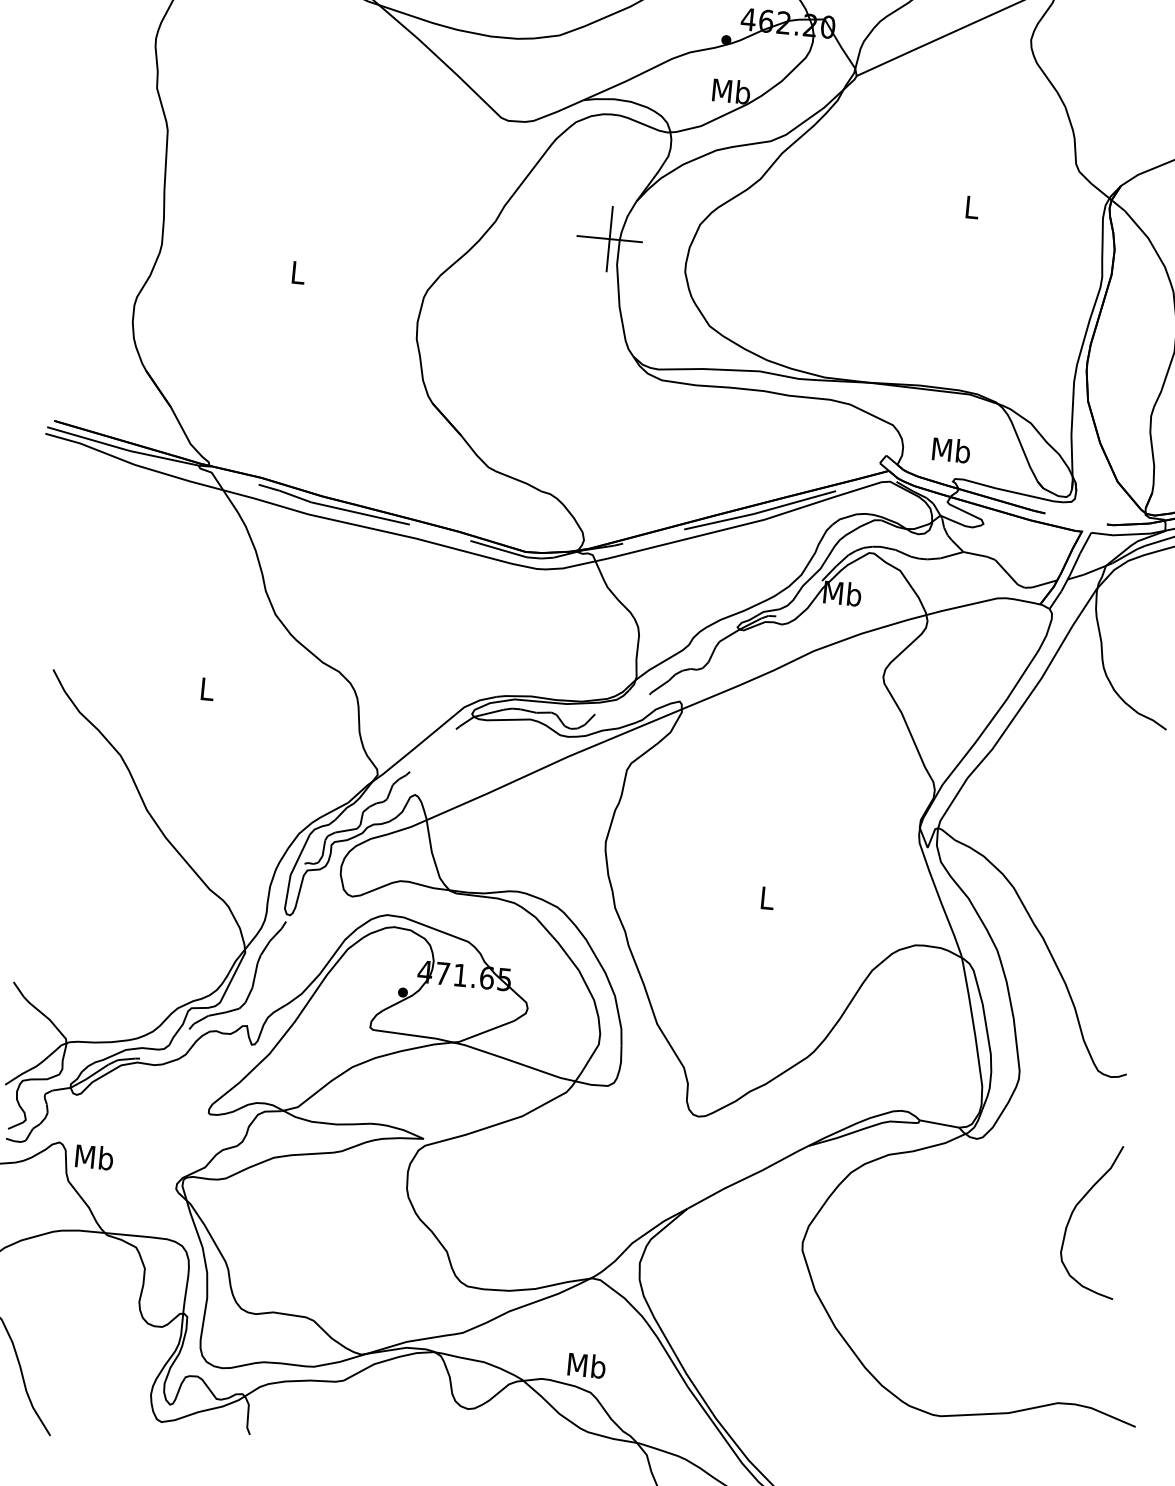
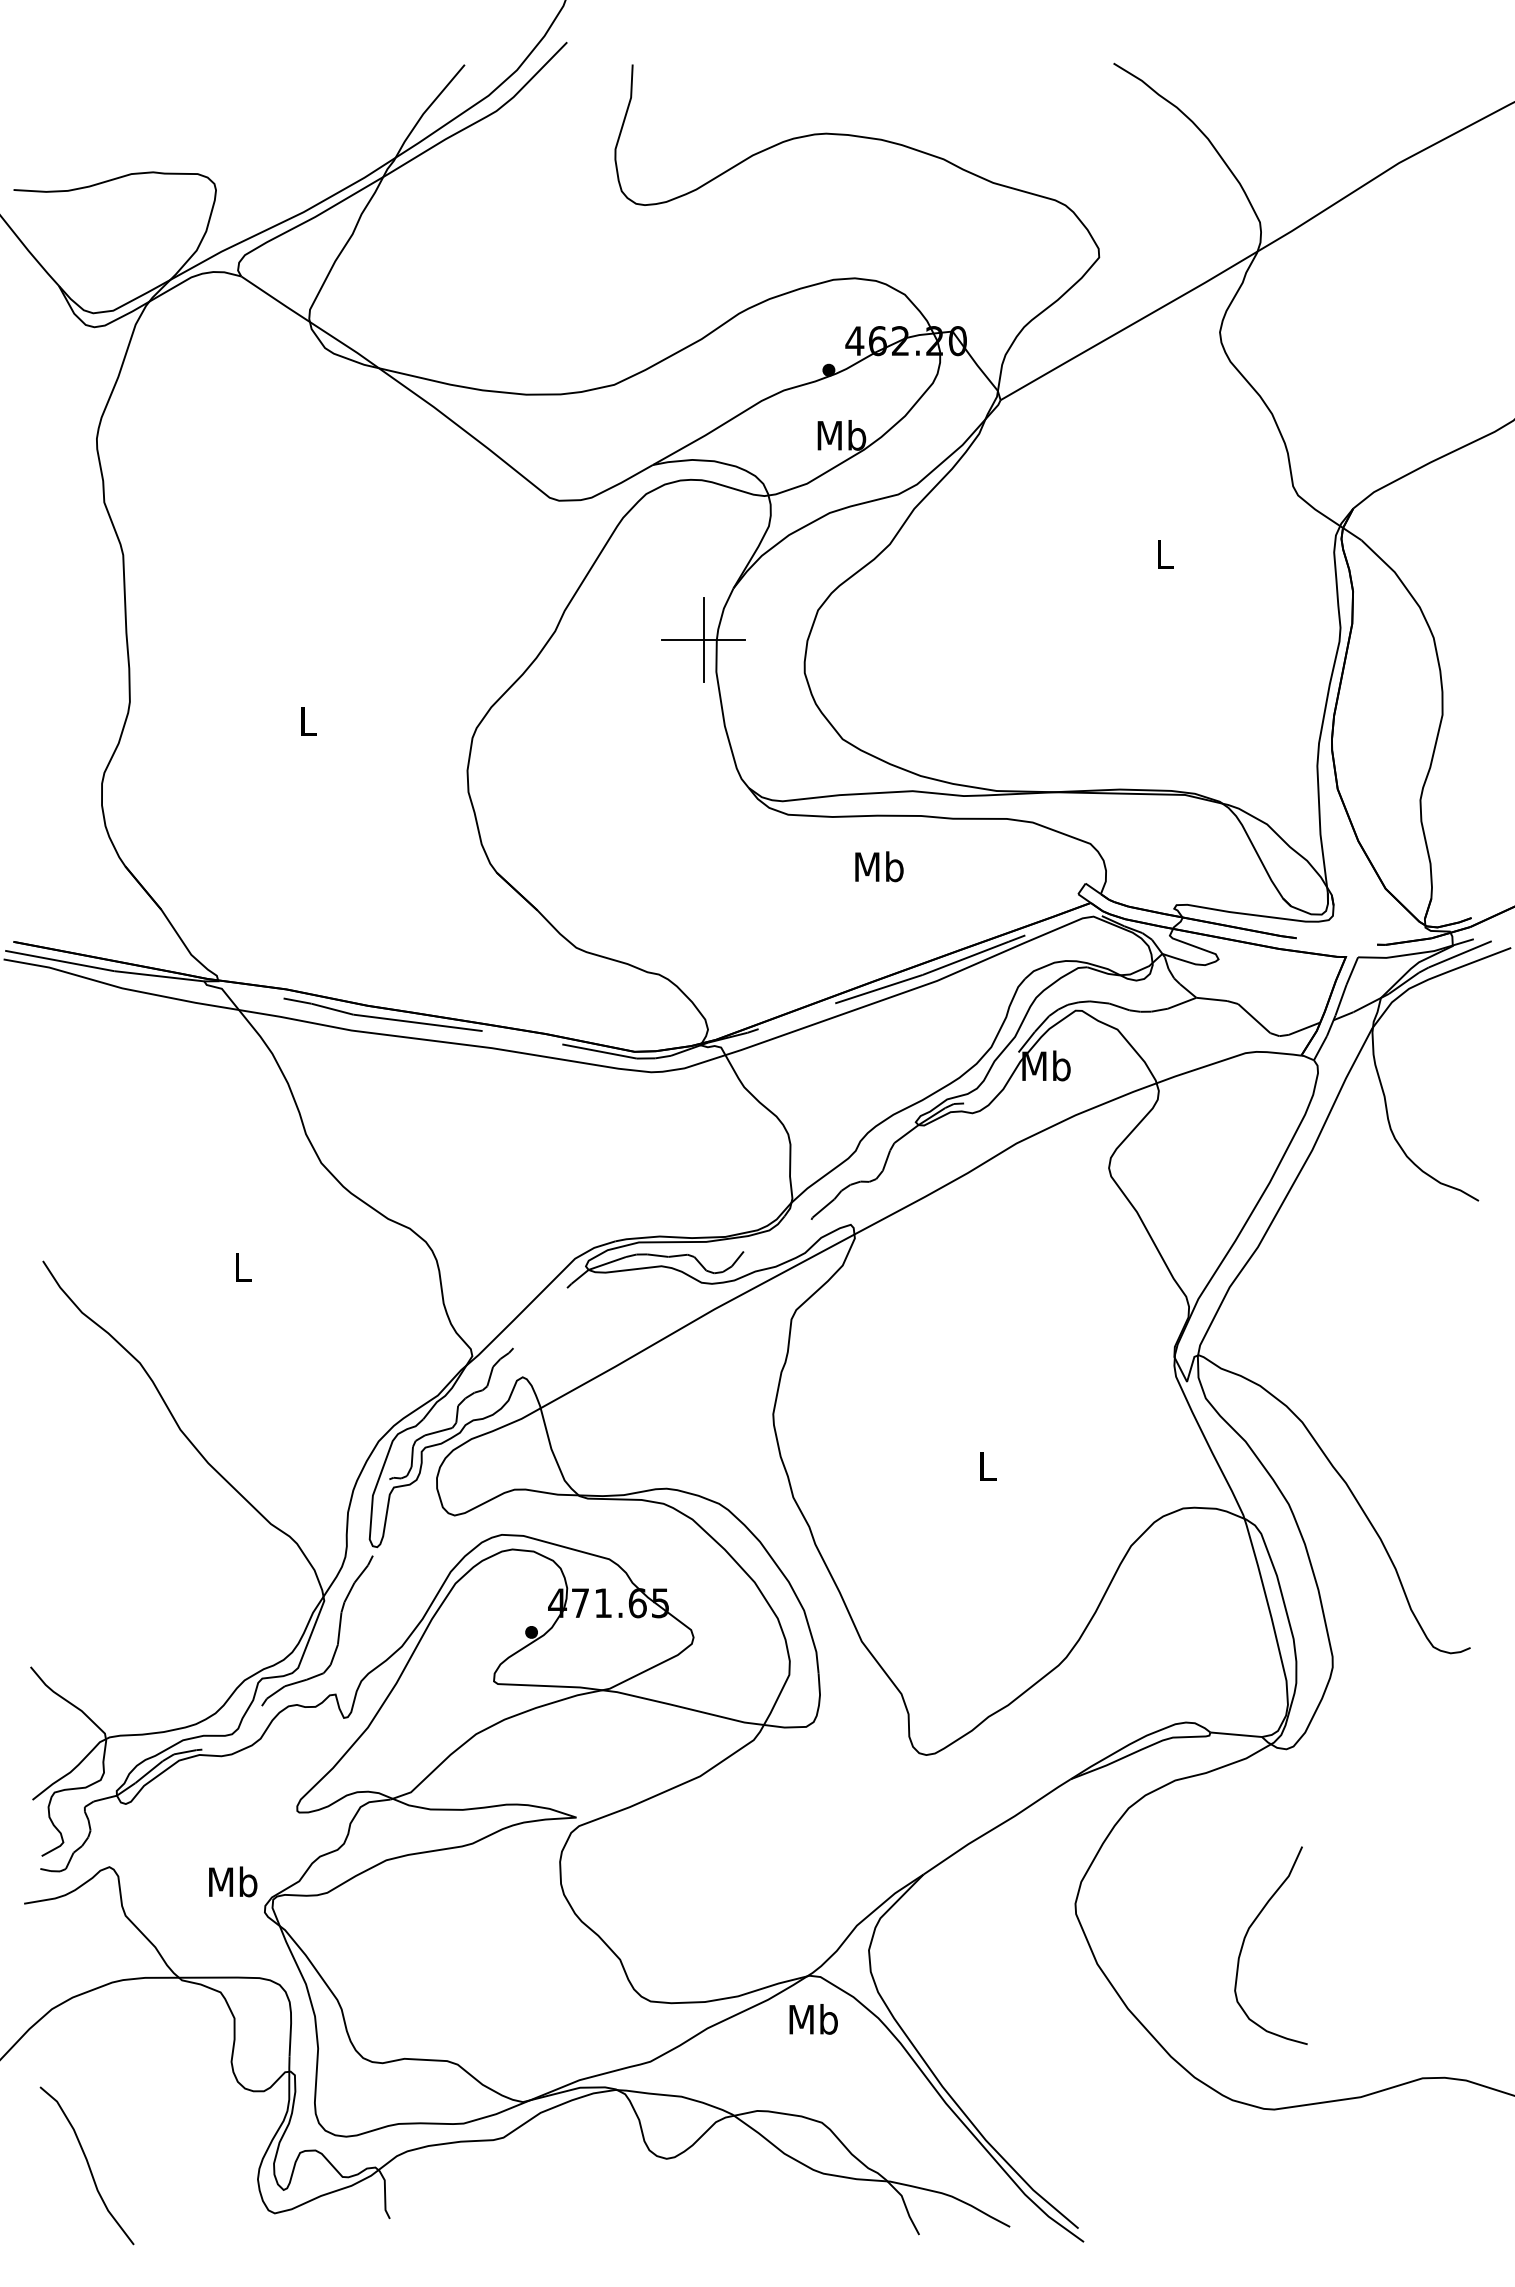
text: (951, 450) -> (879, 866), moved
text: (94, 1157) -> (233, 1881), moved
curve: (1074, 1210) -> (1247, 1934), moved
text: (586, 1365) -> (813, 2019), moved

